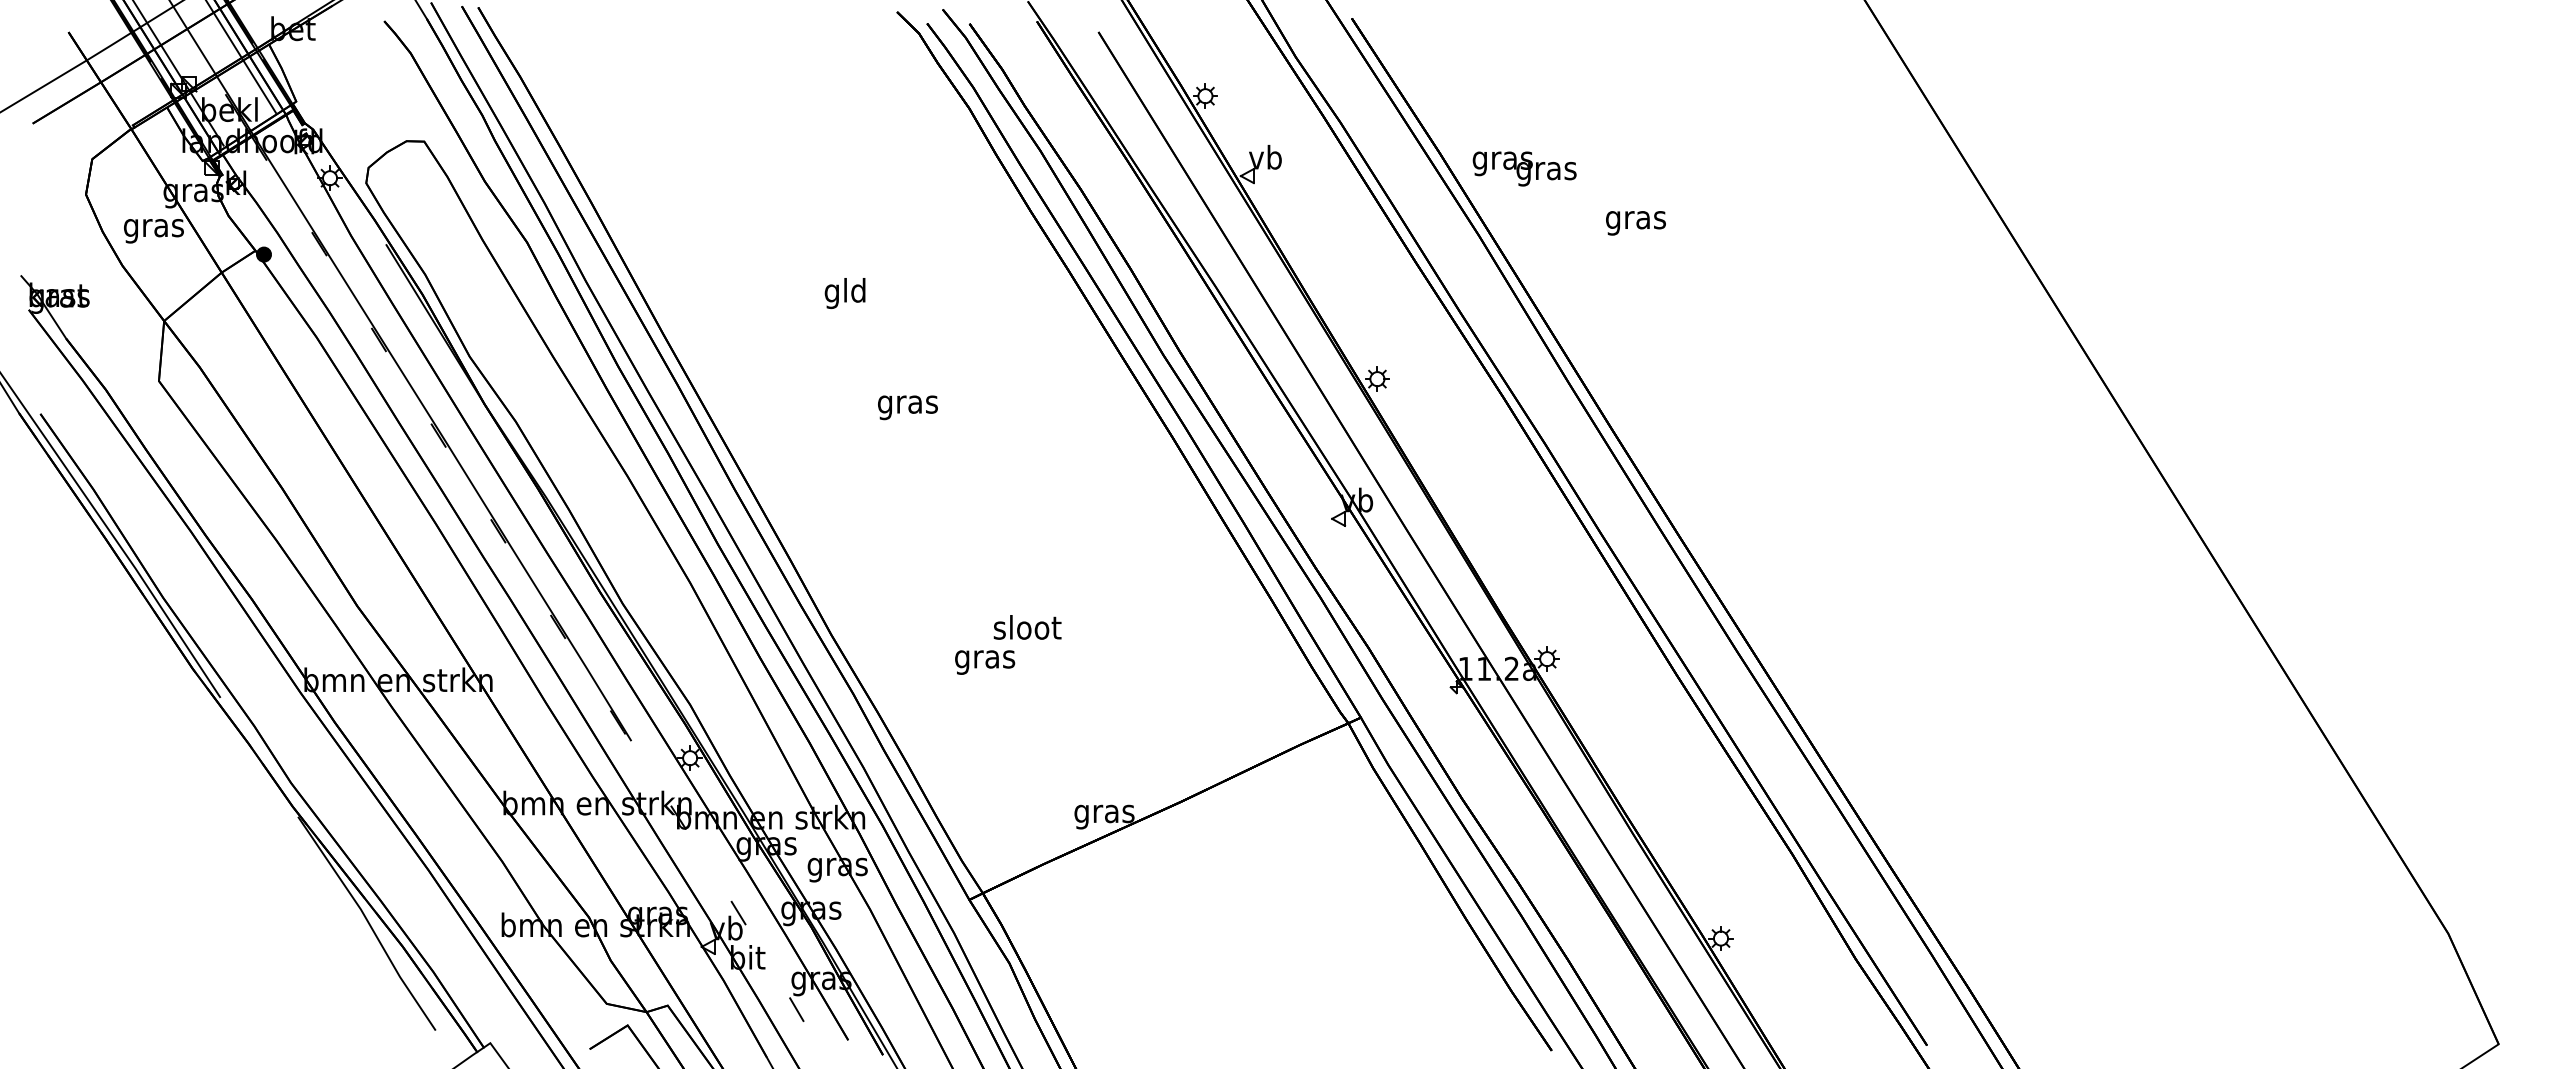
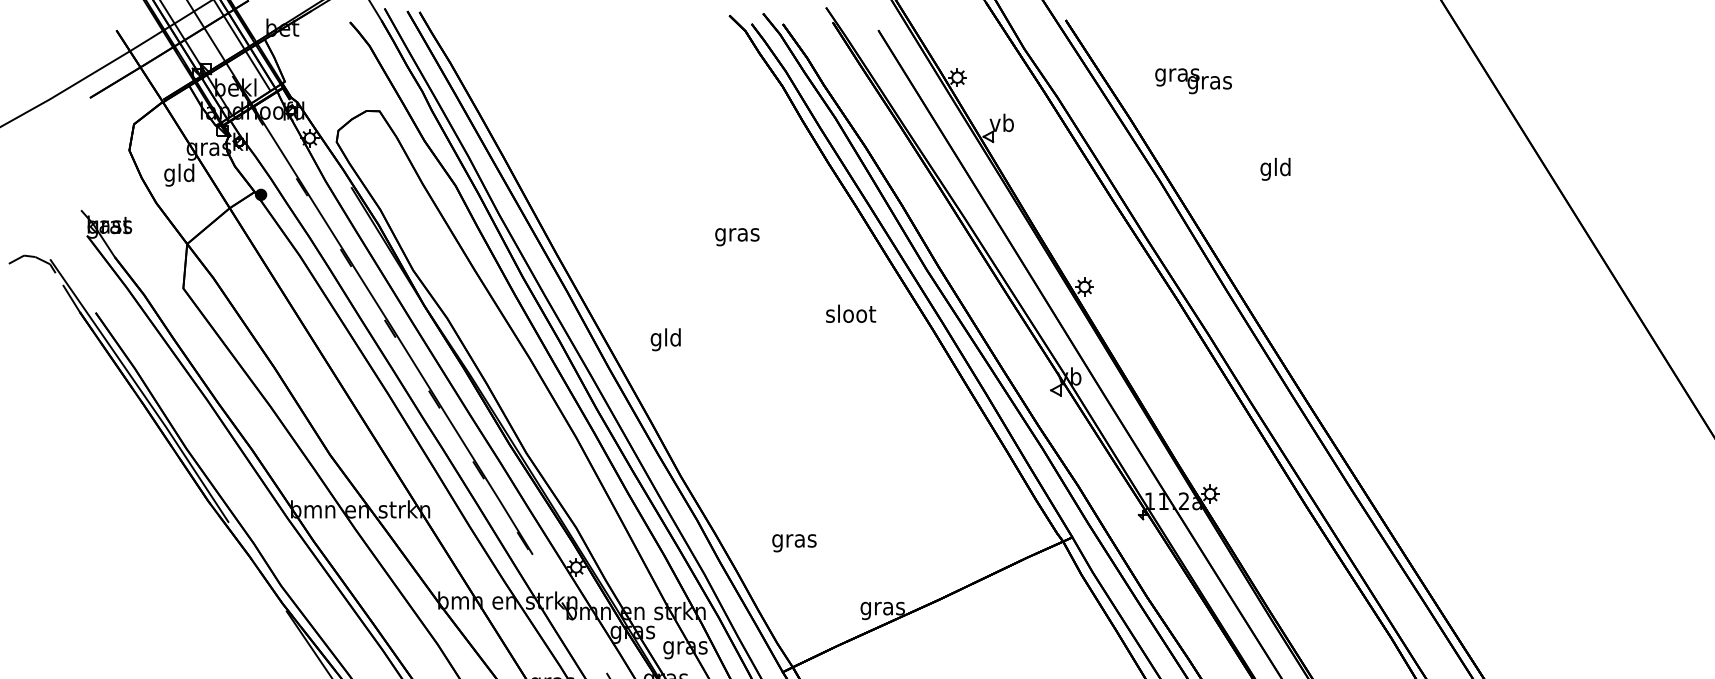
text: (1524, 168) -> (1193, 80), moved
text: (1635, 219) -> (1275, 168), gras -> gld
text: (153, 227) -> (179, 174), gras -> gld
text: (844, 293) -> (665, 339), moved
text: (907, 407) -> (737, 236), moved
text: (1027, 627) -> (850, 313), moved
text: (985, 662) -> (794, 543), moved

